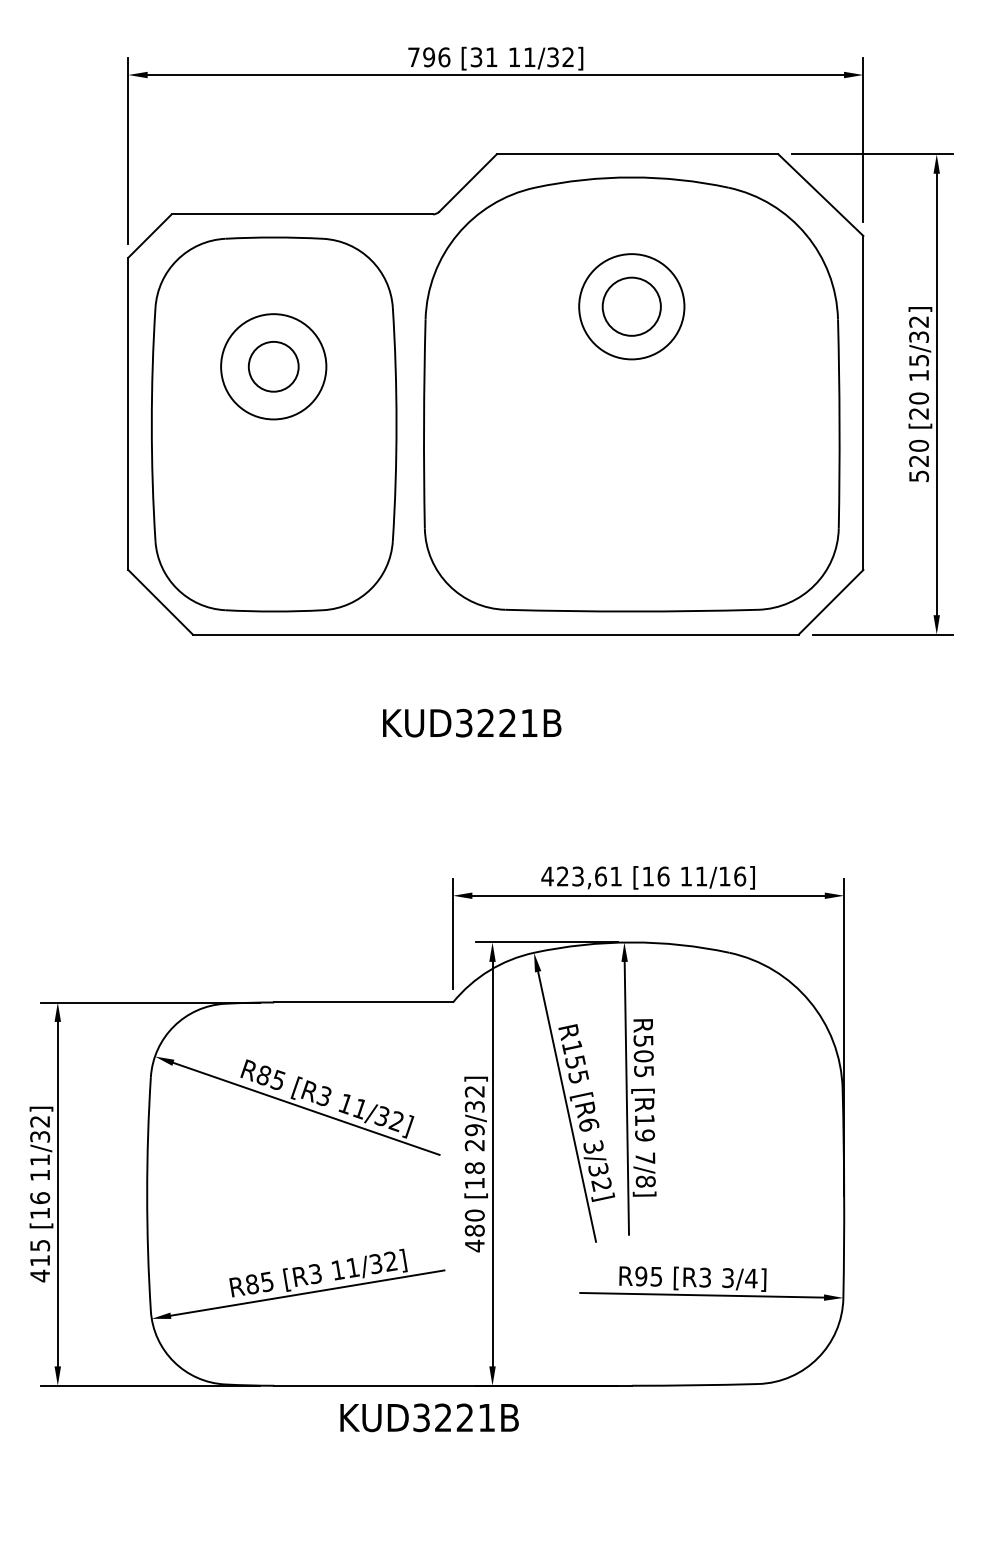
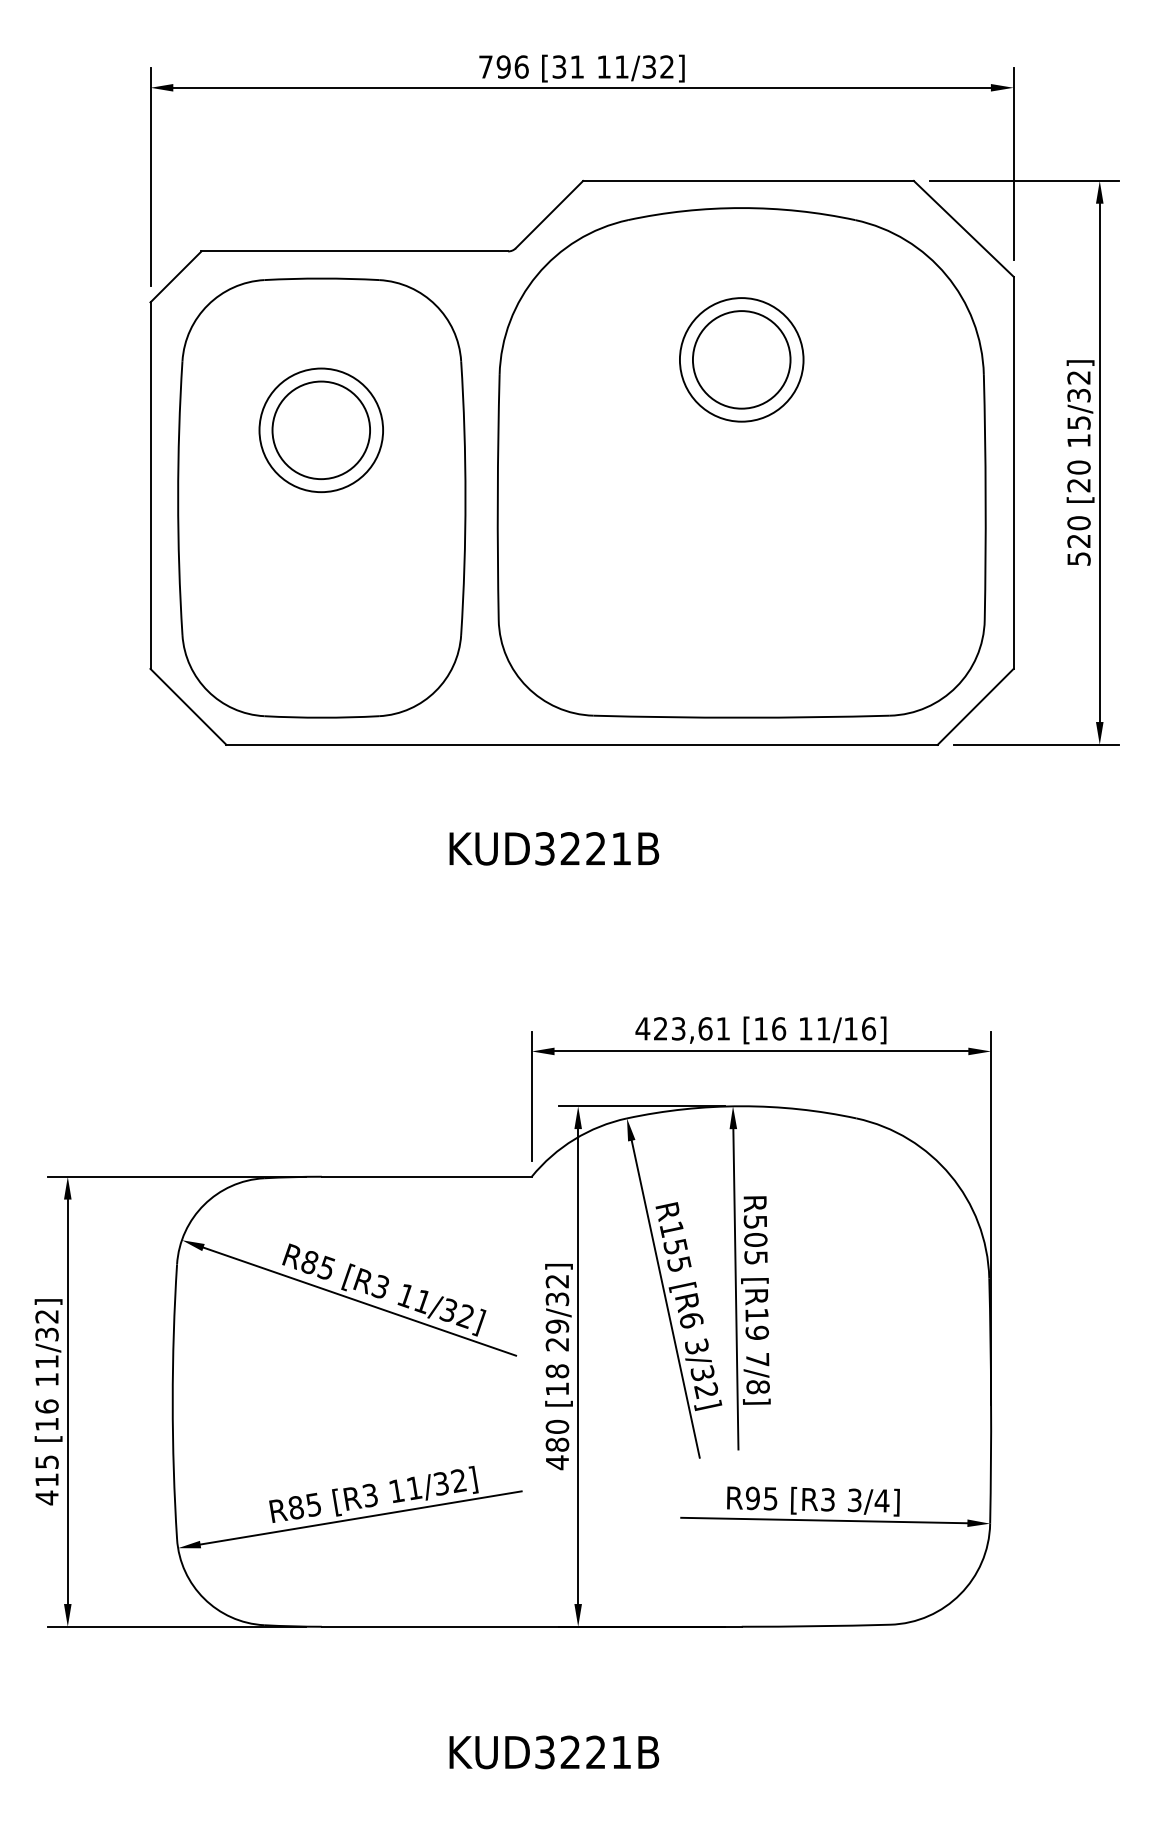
circle: (631, 306) -> (741, 359), size x1.43
circle: (273, 366) -> (321, 430), size x1.67
text: (429, 1417) -> (554, 1752), moved

